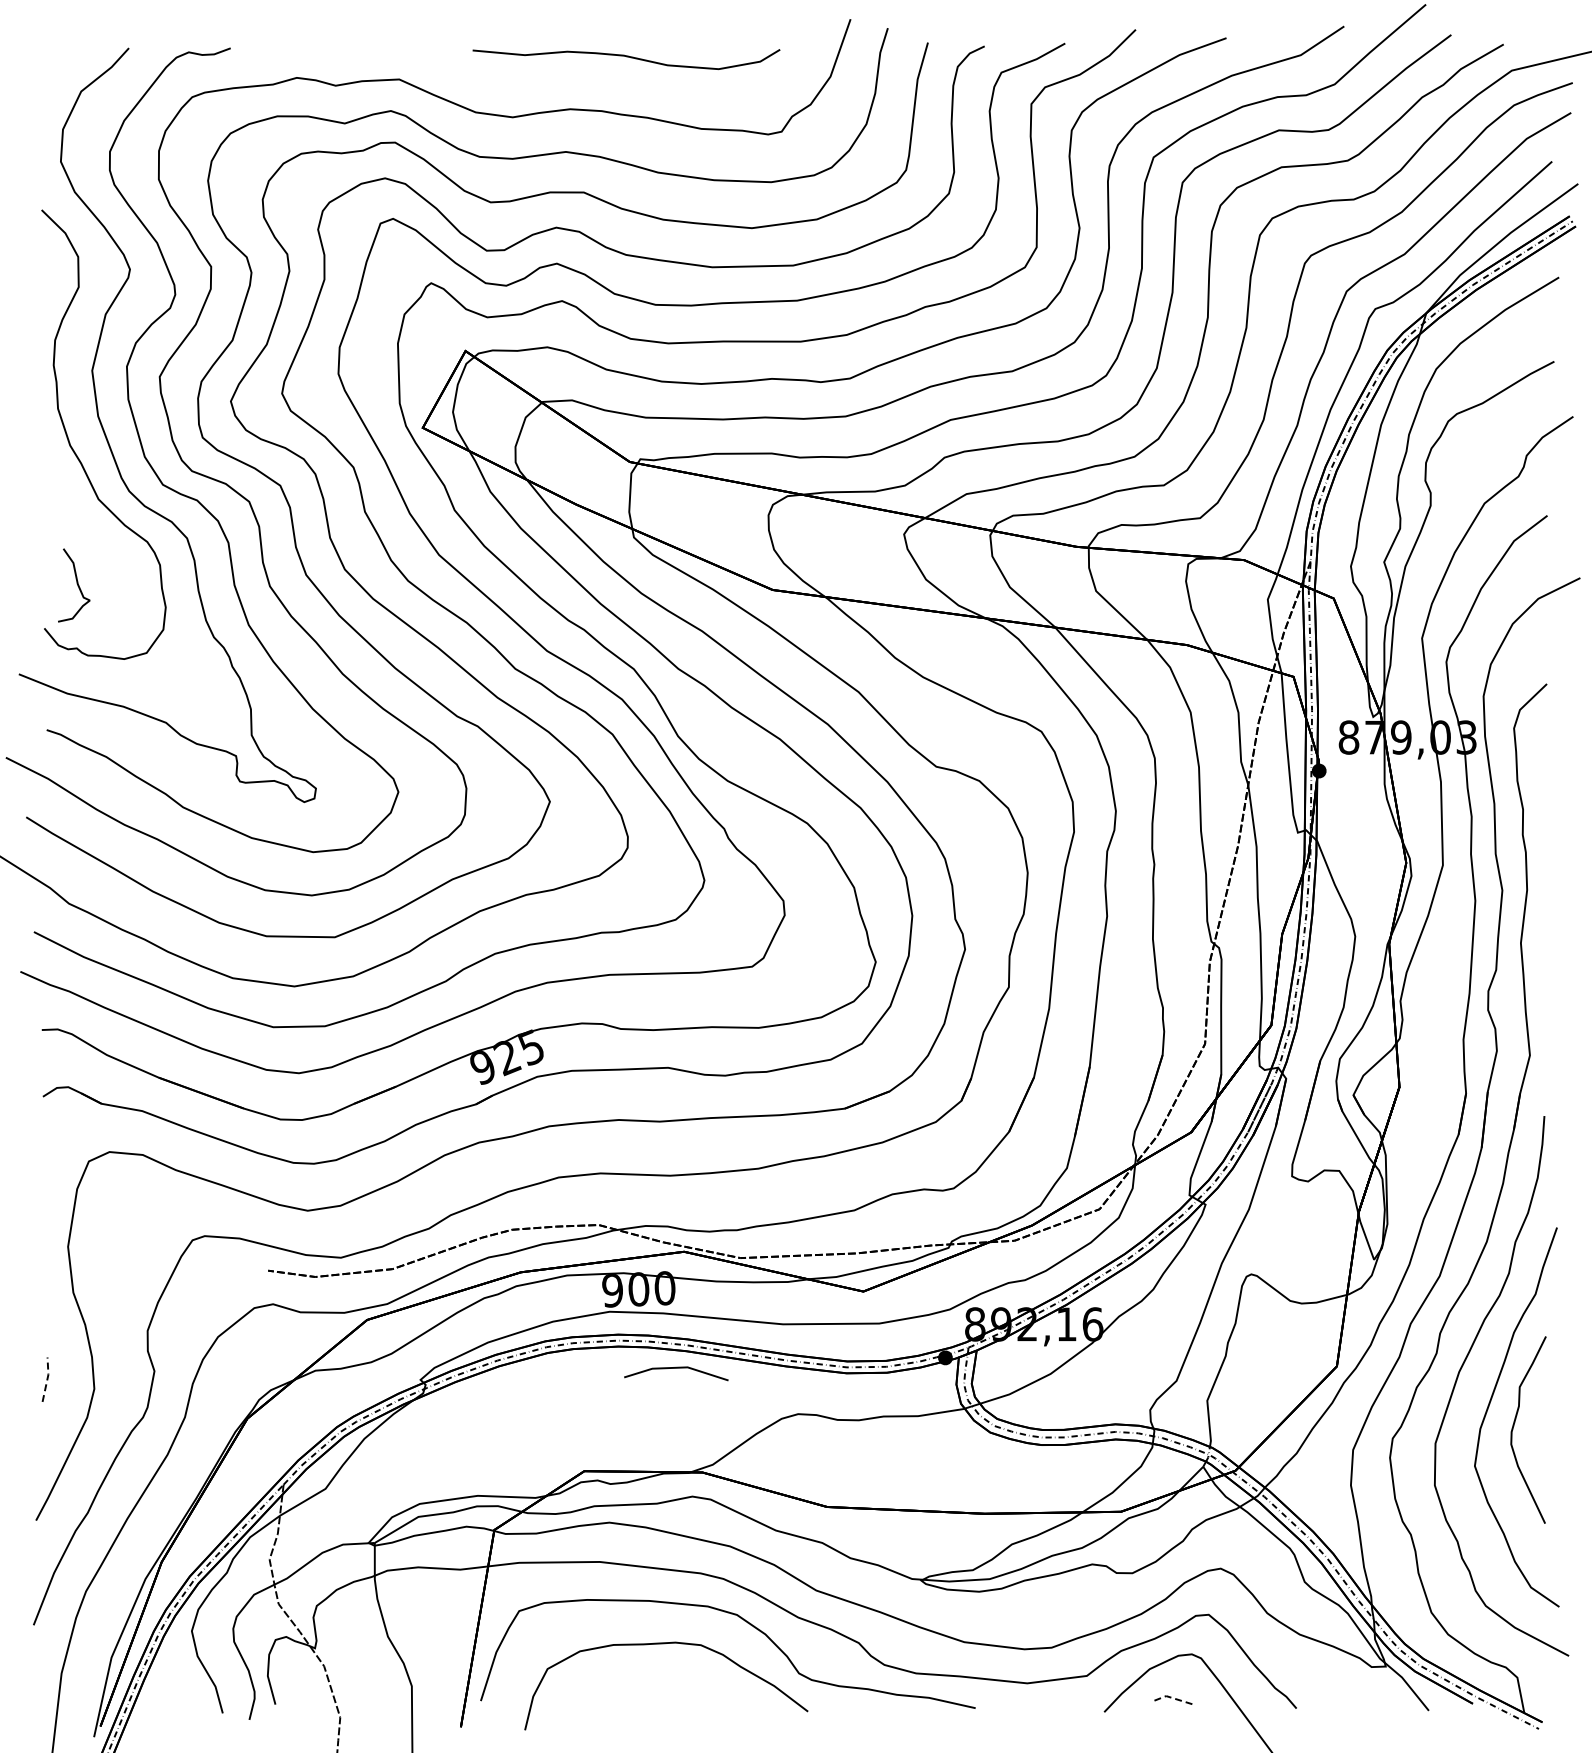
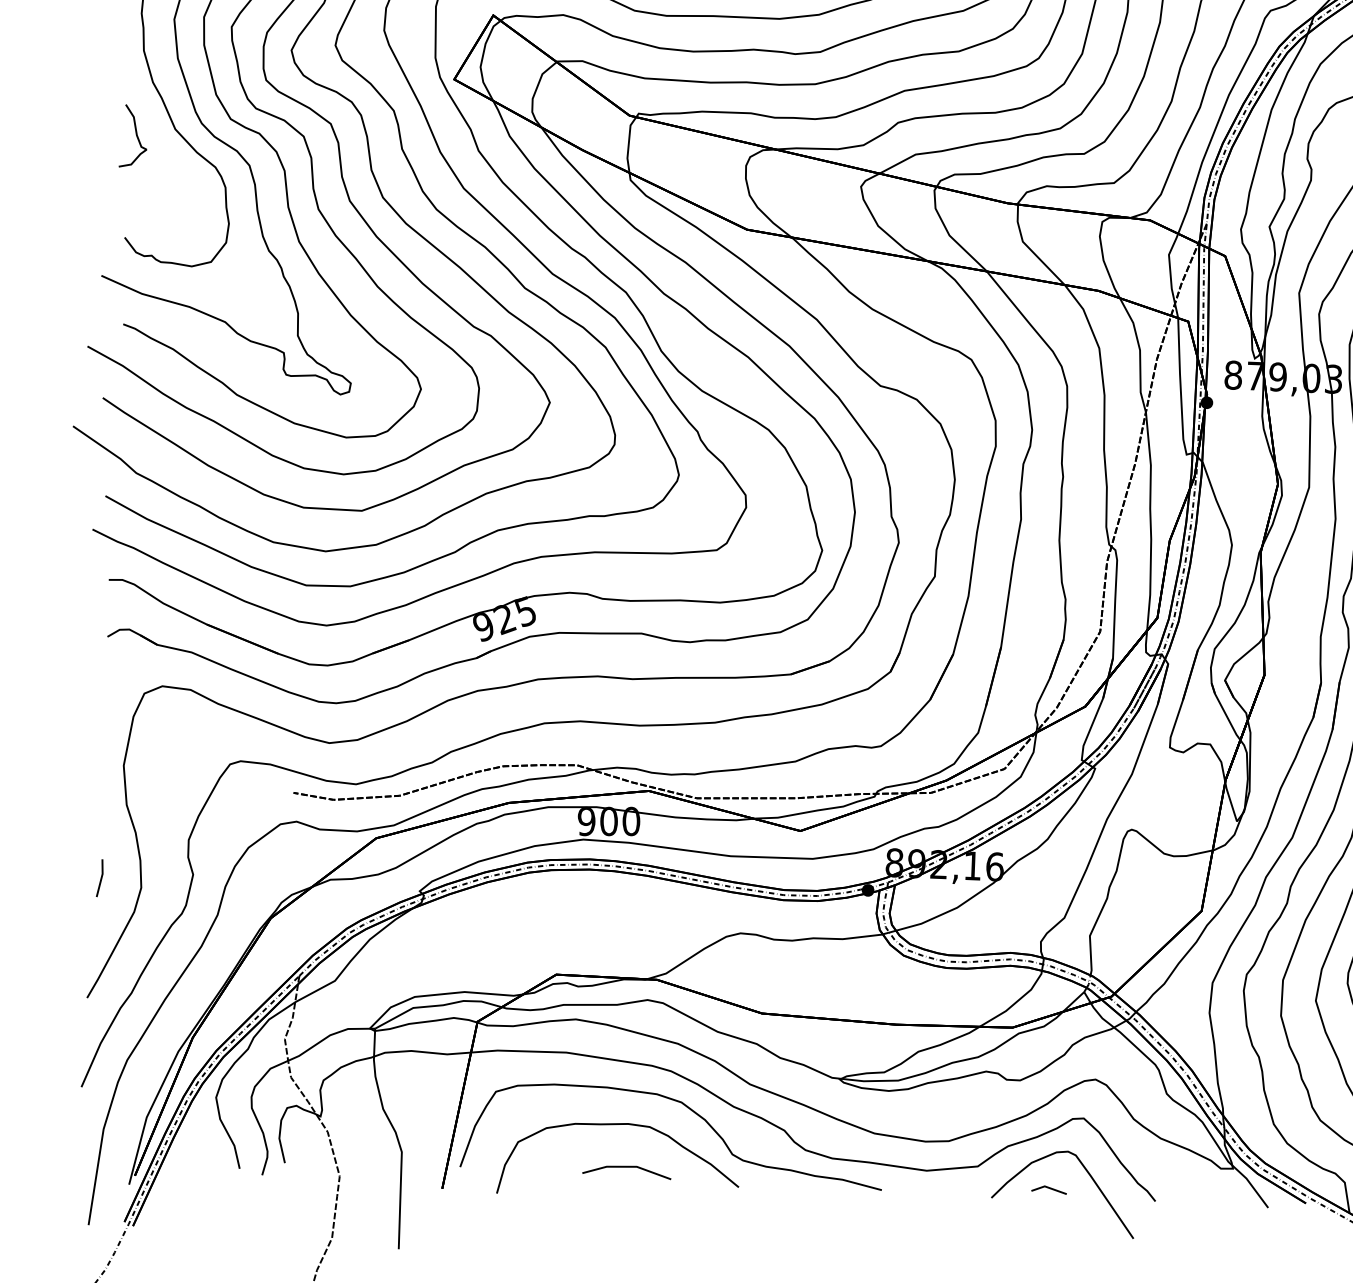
curve: (76, 583) -> (135, 134), moved
line: (676, 1368) -> (627, 1167), moved
line: (47, 1378) -> (101, 877), dashed -> solid
line: (1170, 1697) -> (1048, 1187), dashed -> solid

